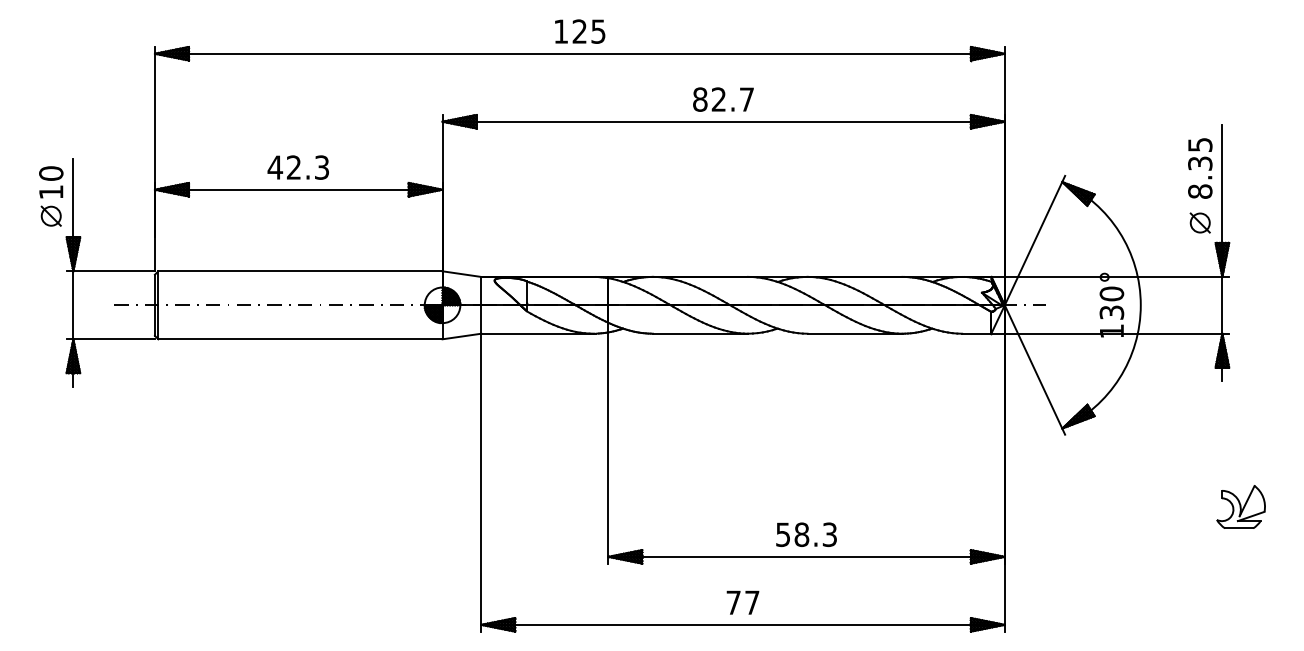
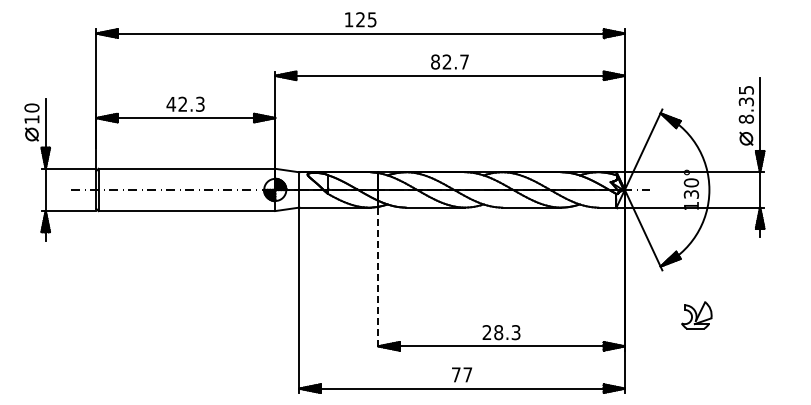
line: (608, 449) -> (378, 279), solid -> dashed
part: (1240, 507) -> (696, 315), moved
text: (782, 534) -> (486, 332), 58.3 -> 28.3

